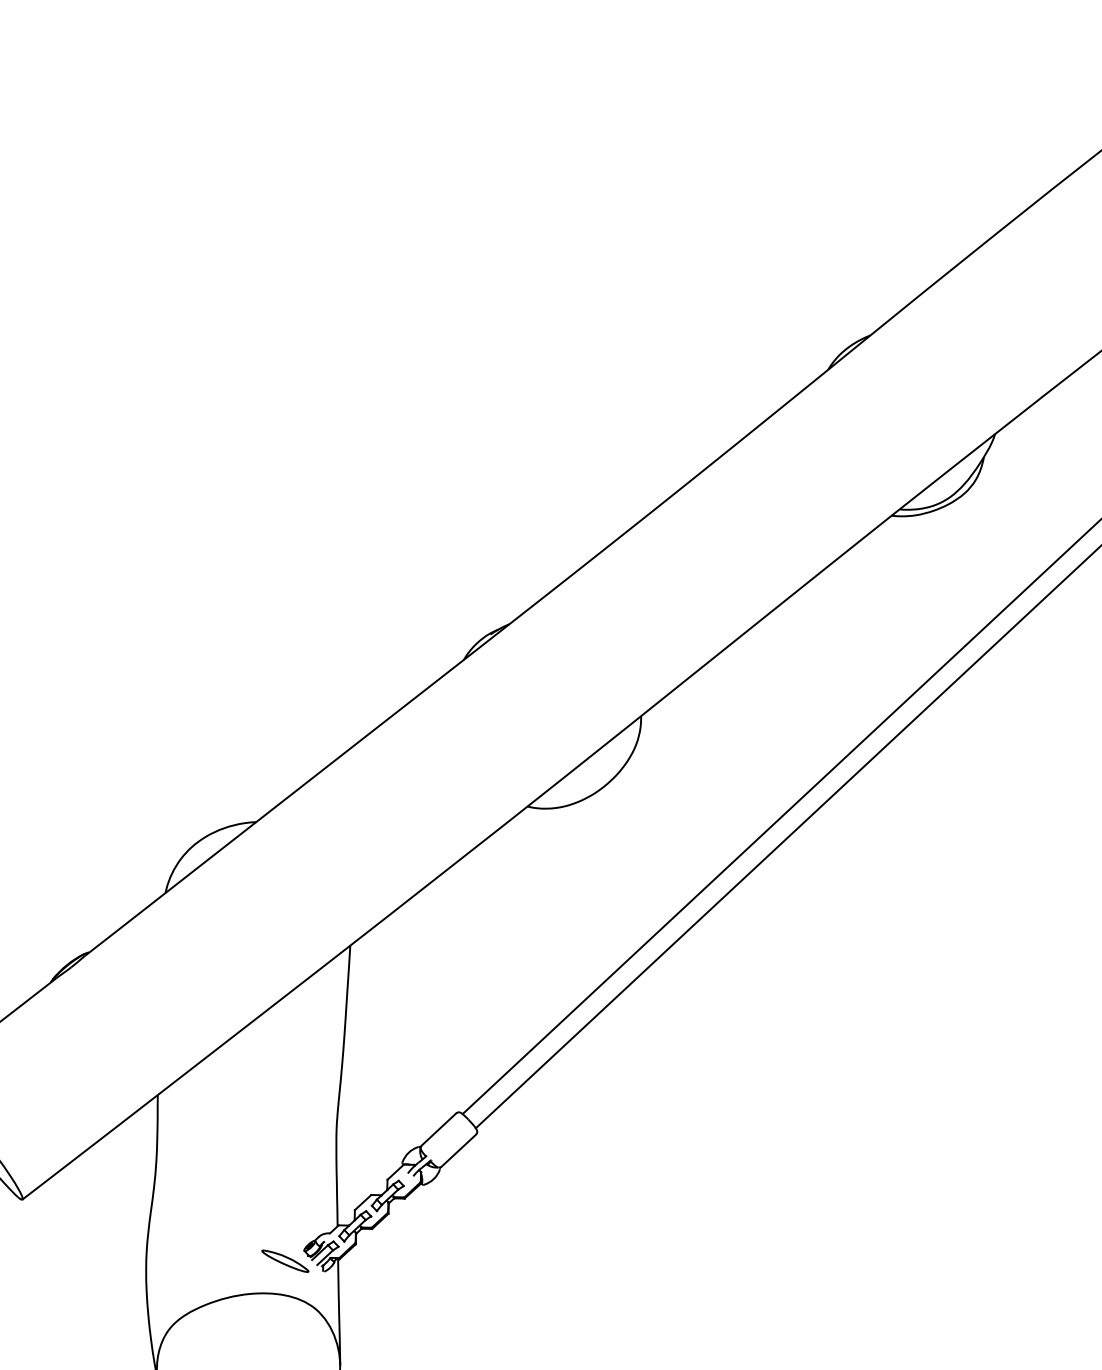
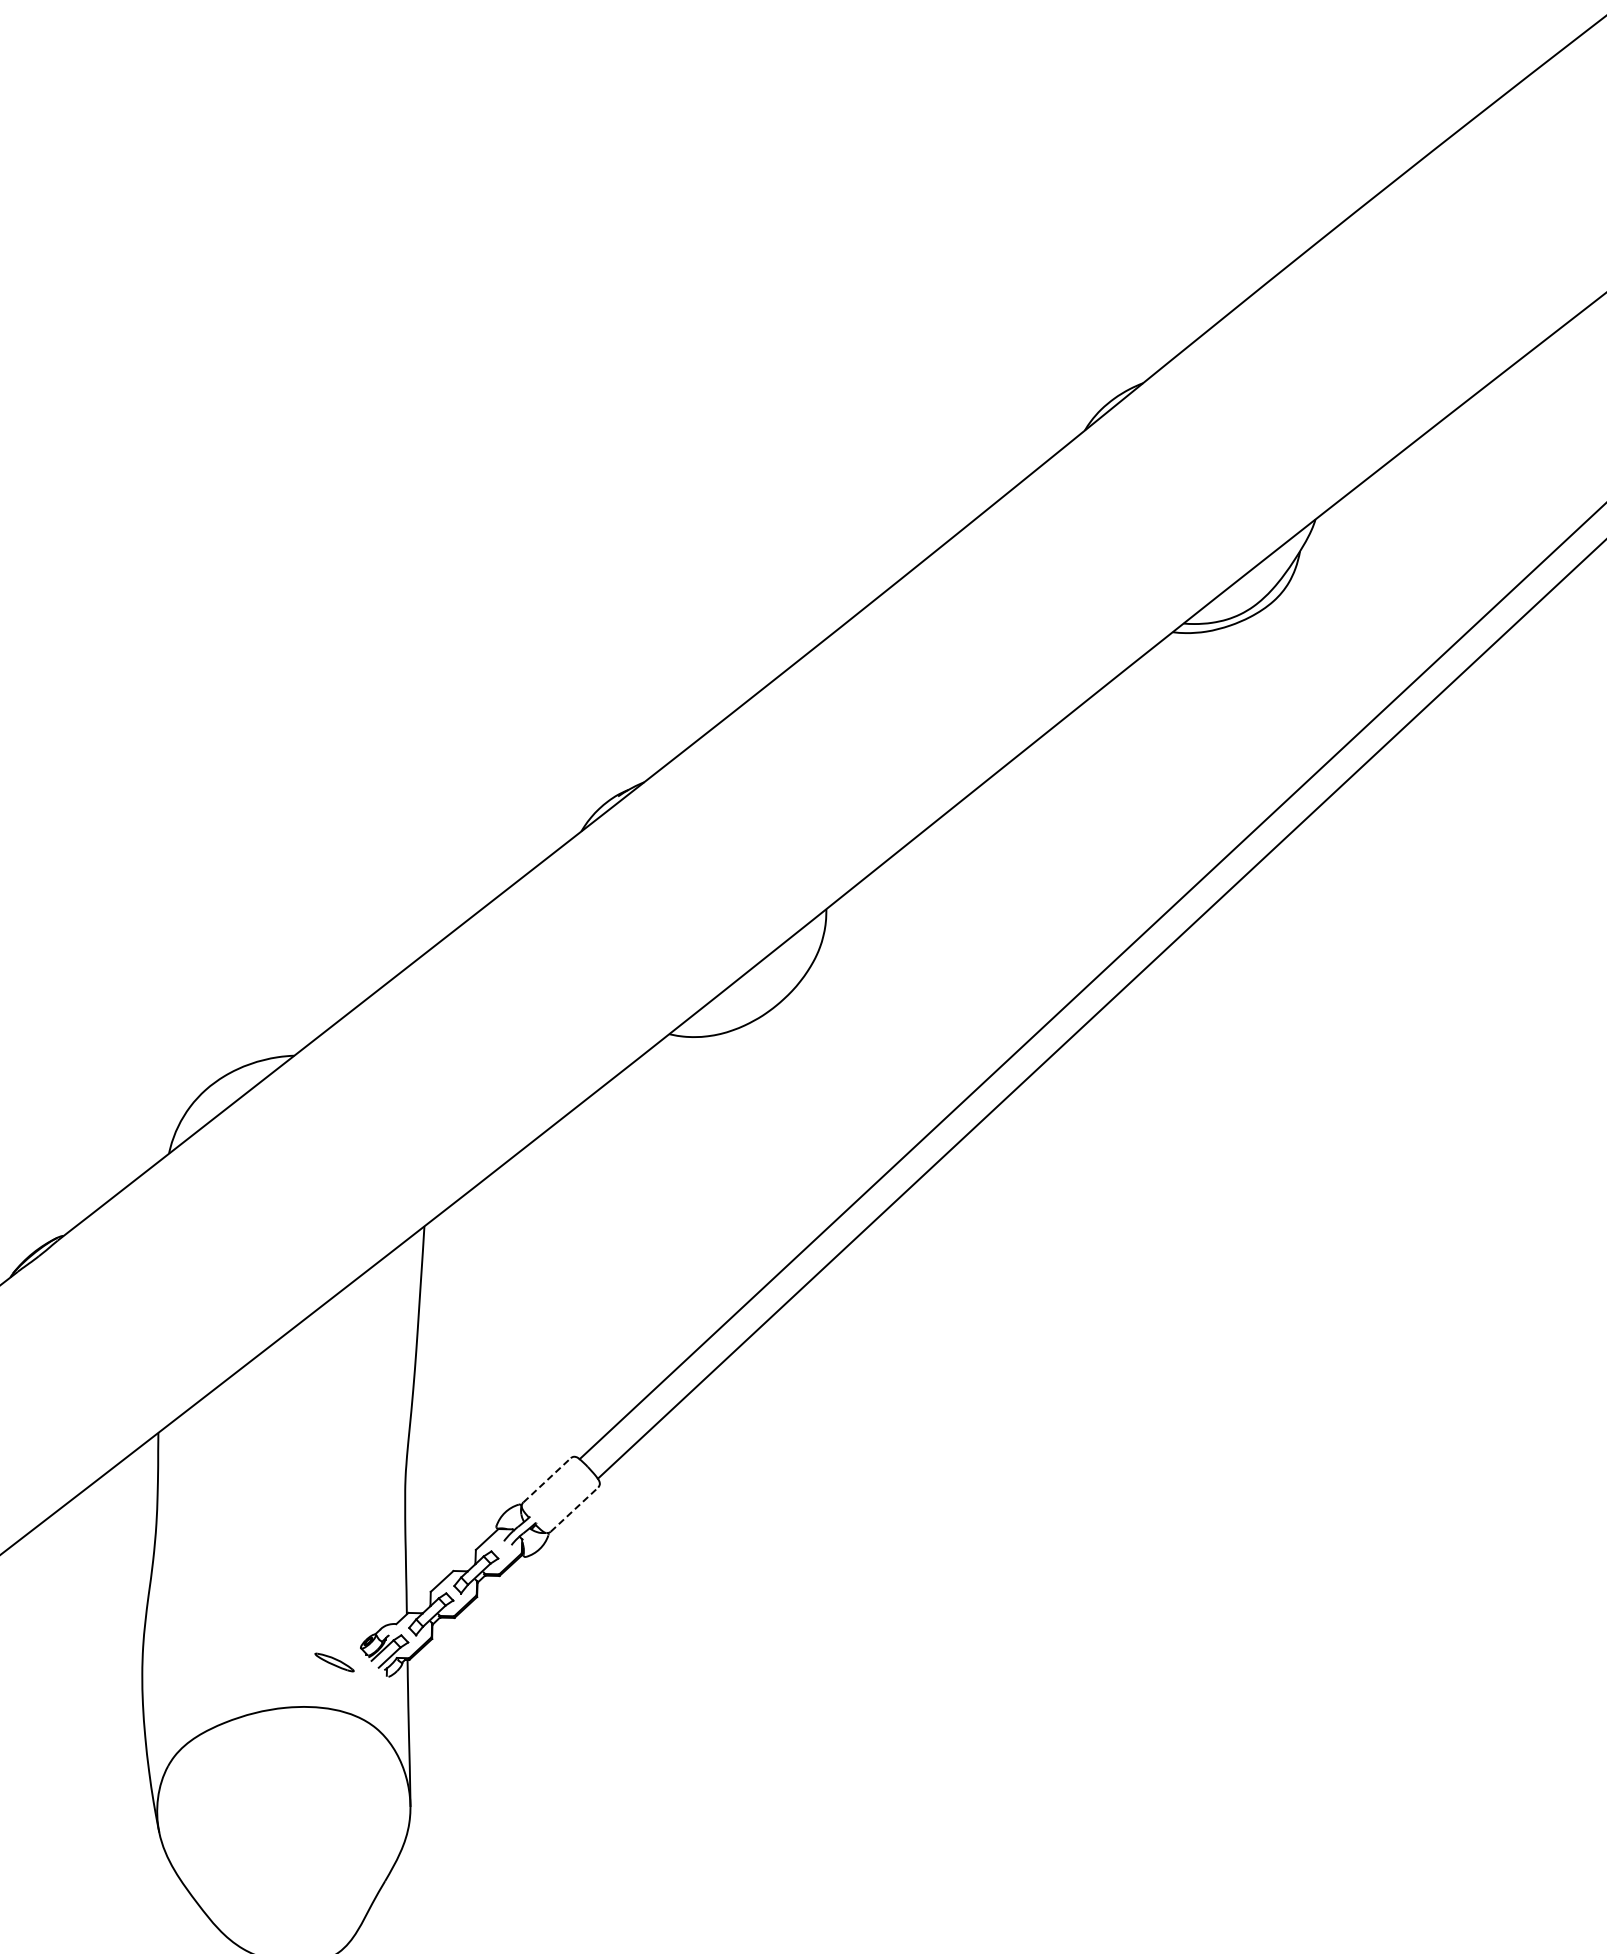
line: (439, 1128) -> (547, 1479), solid -> dashed
line: (458, 1150) -> (574, 1509), solid -> dashed
part: (285, 1261) -> (334, 1662), size x0.6

